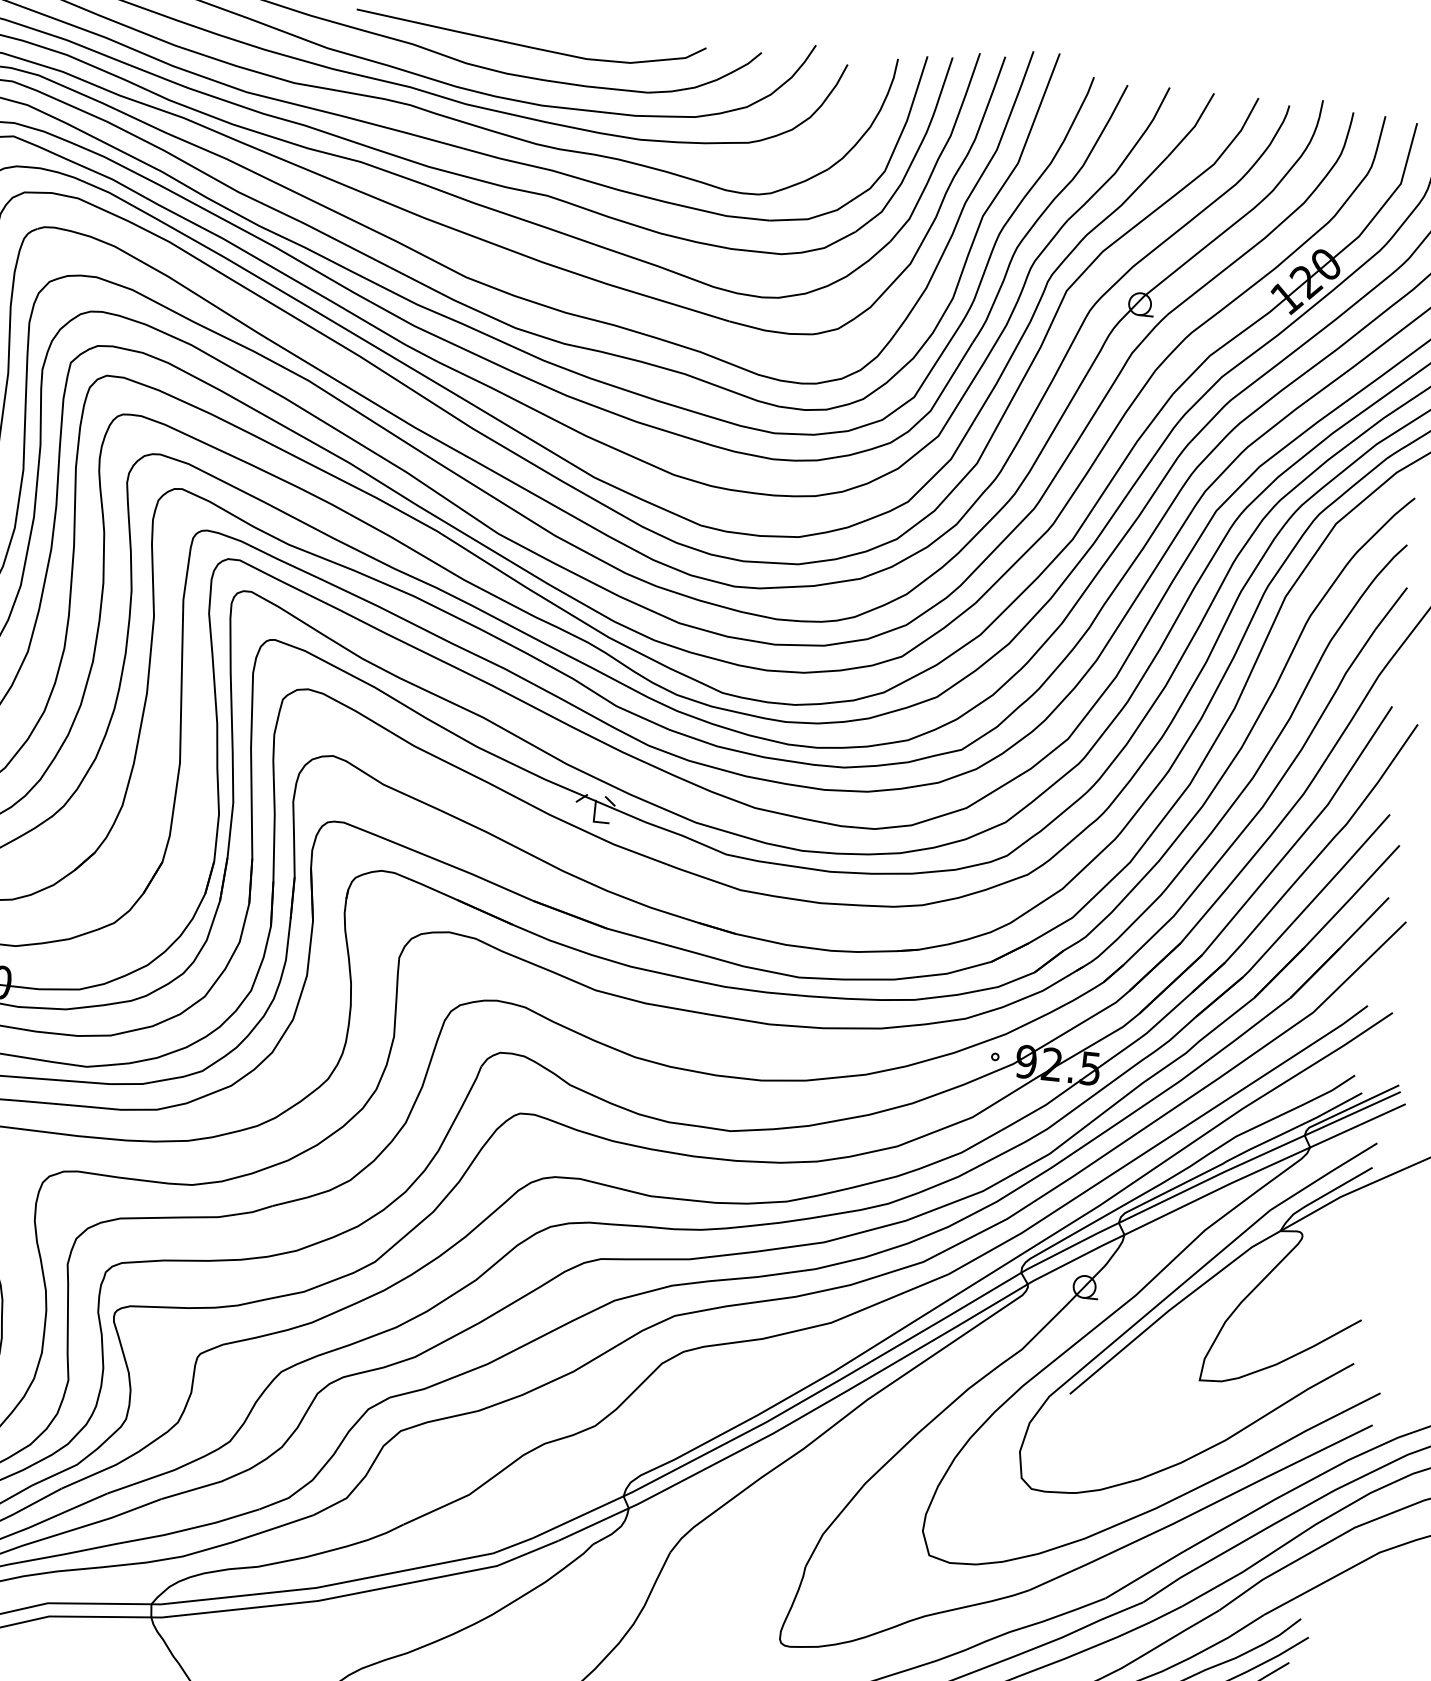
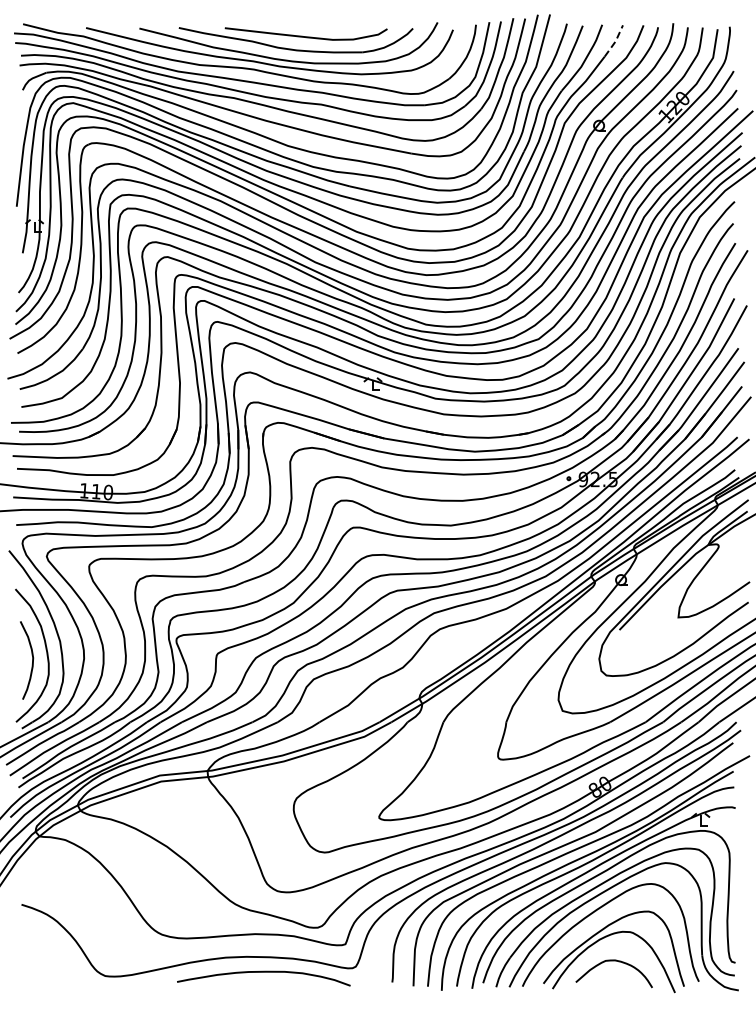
line: (1194, 126) -> (615, 41), solid -> dashed

